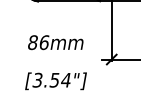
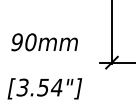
text: (38, 42) -> (23, 42), 86mm -> 90mm

